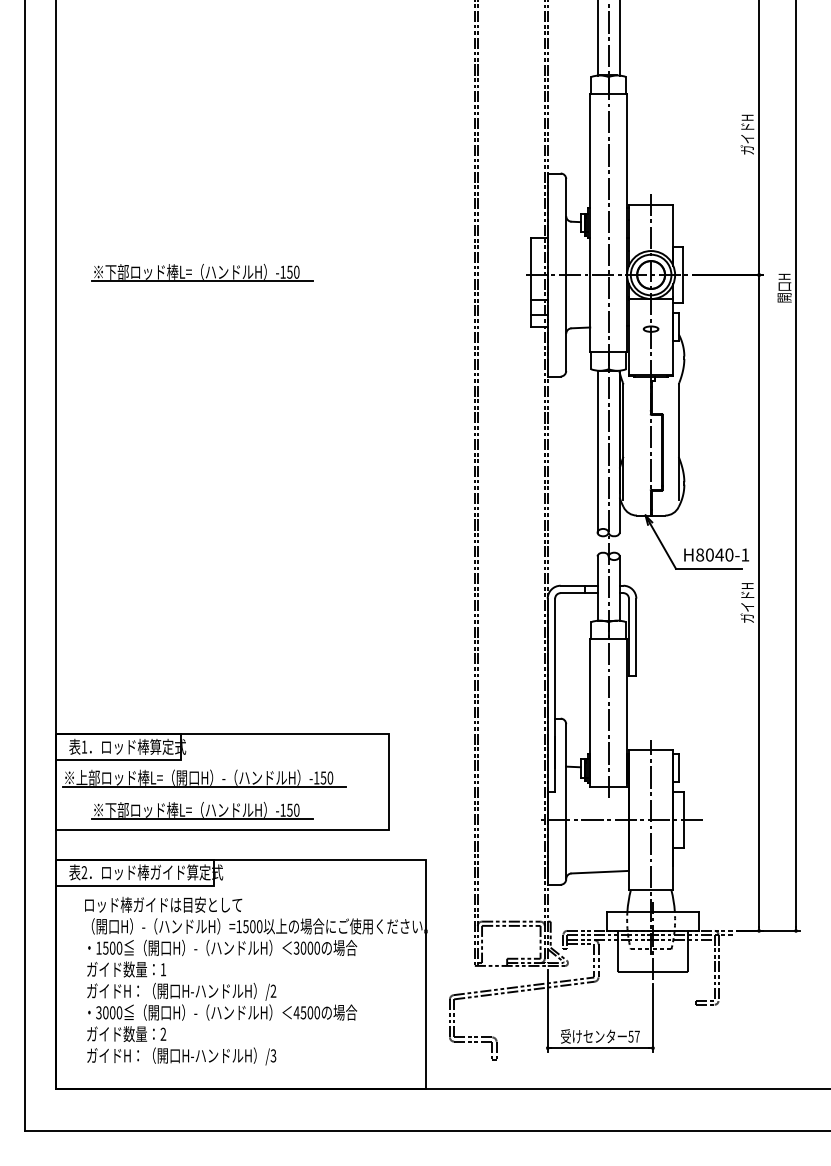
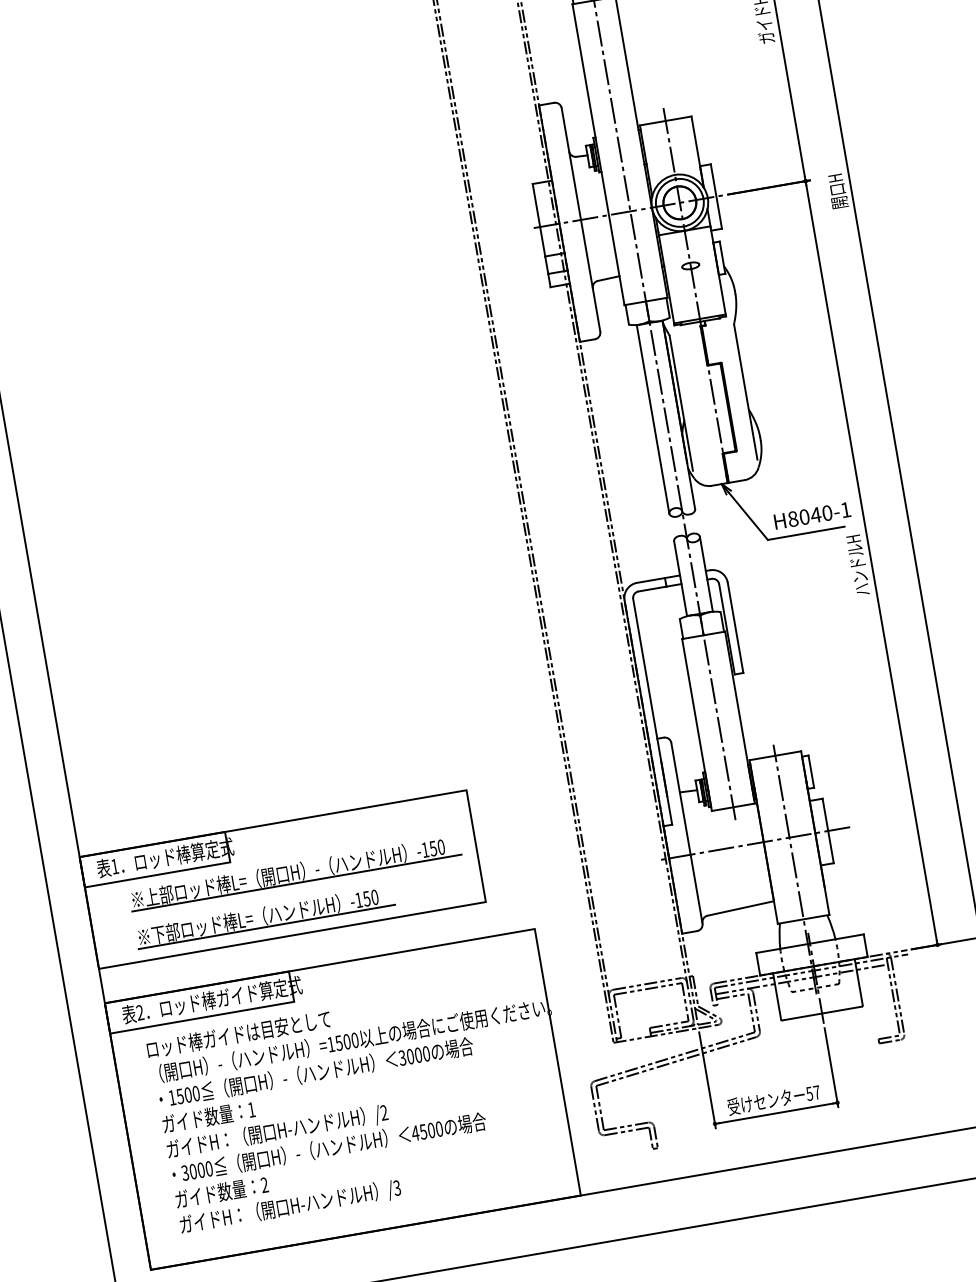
part: (202, 272) -> (156, 290), removed
text: (747, 602) -> (857, 564), ガイドH -> ハンドルH
part: (204, 778) -> (294, 873), moved

